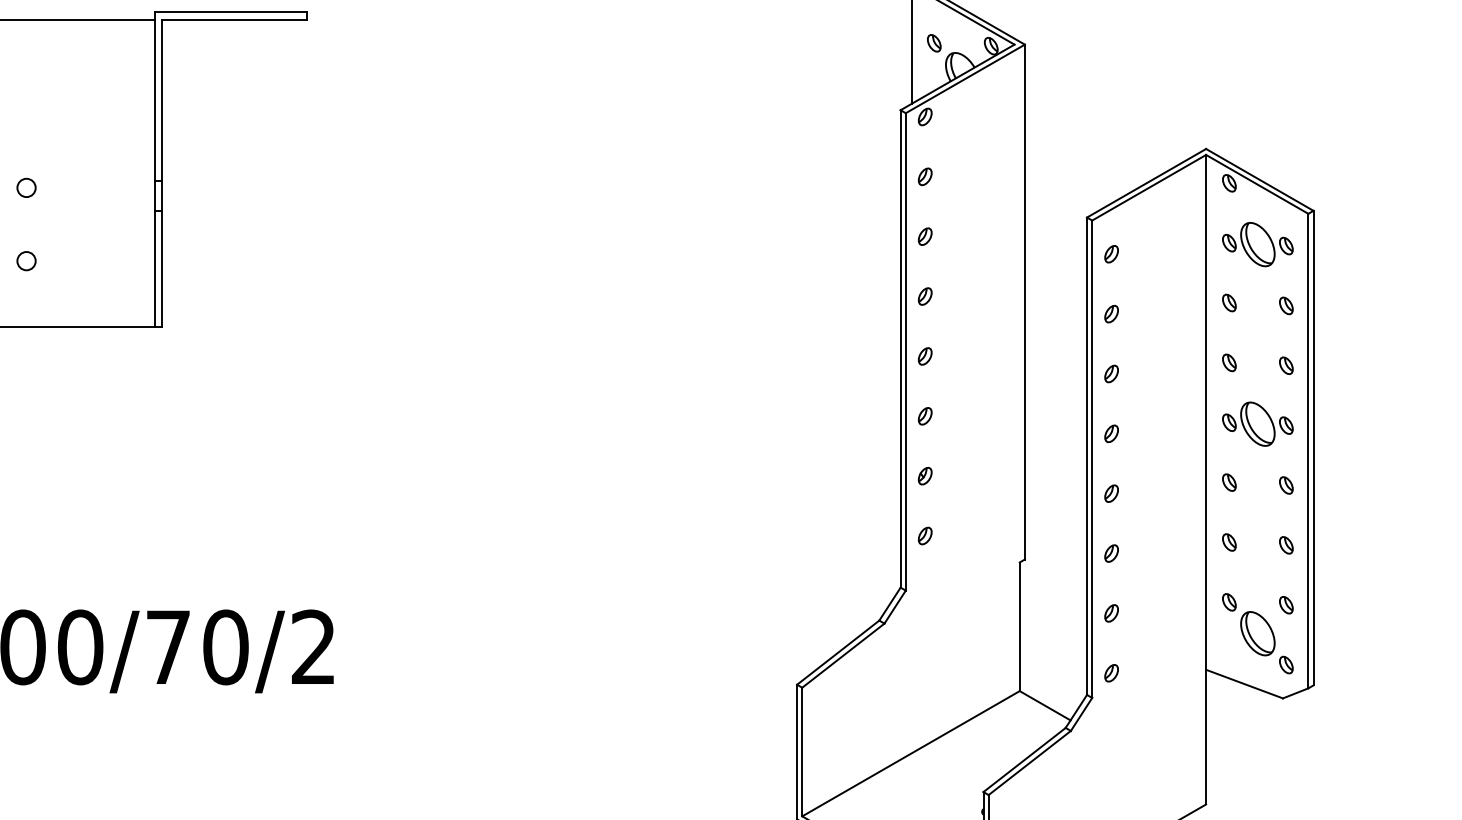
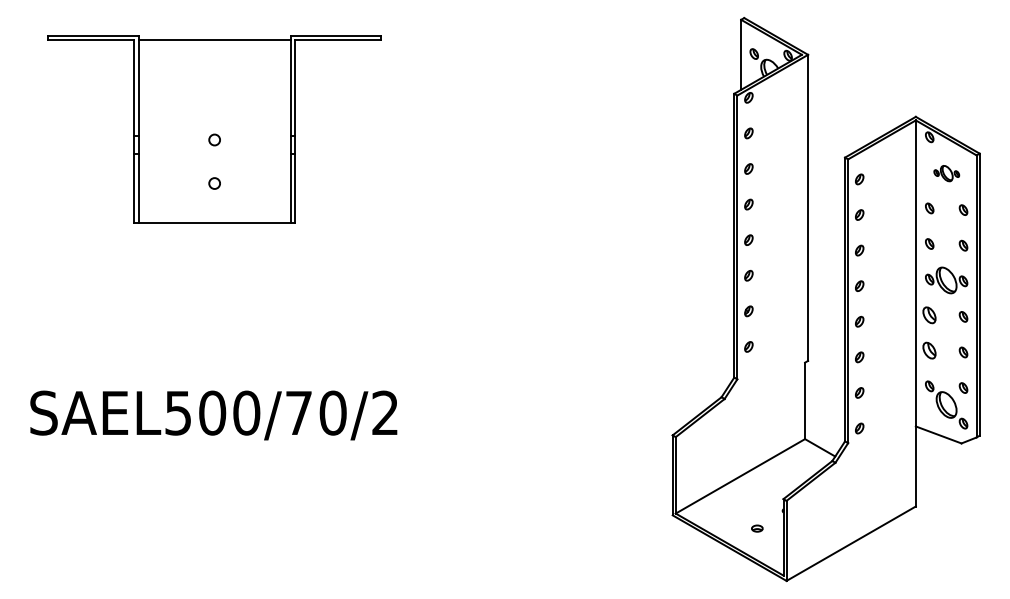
part: (1257, 244) -> (946, 173), size x0.6
part: (1229, 481) -> (929, 314), size x1.6
part: (1229, 542) -> (929, 350), size x1.6

